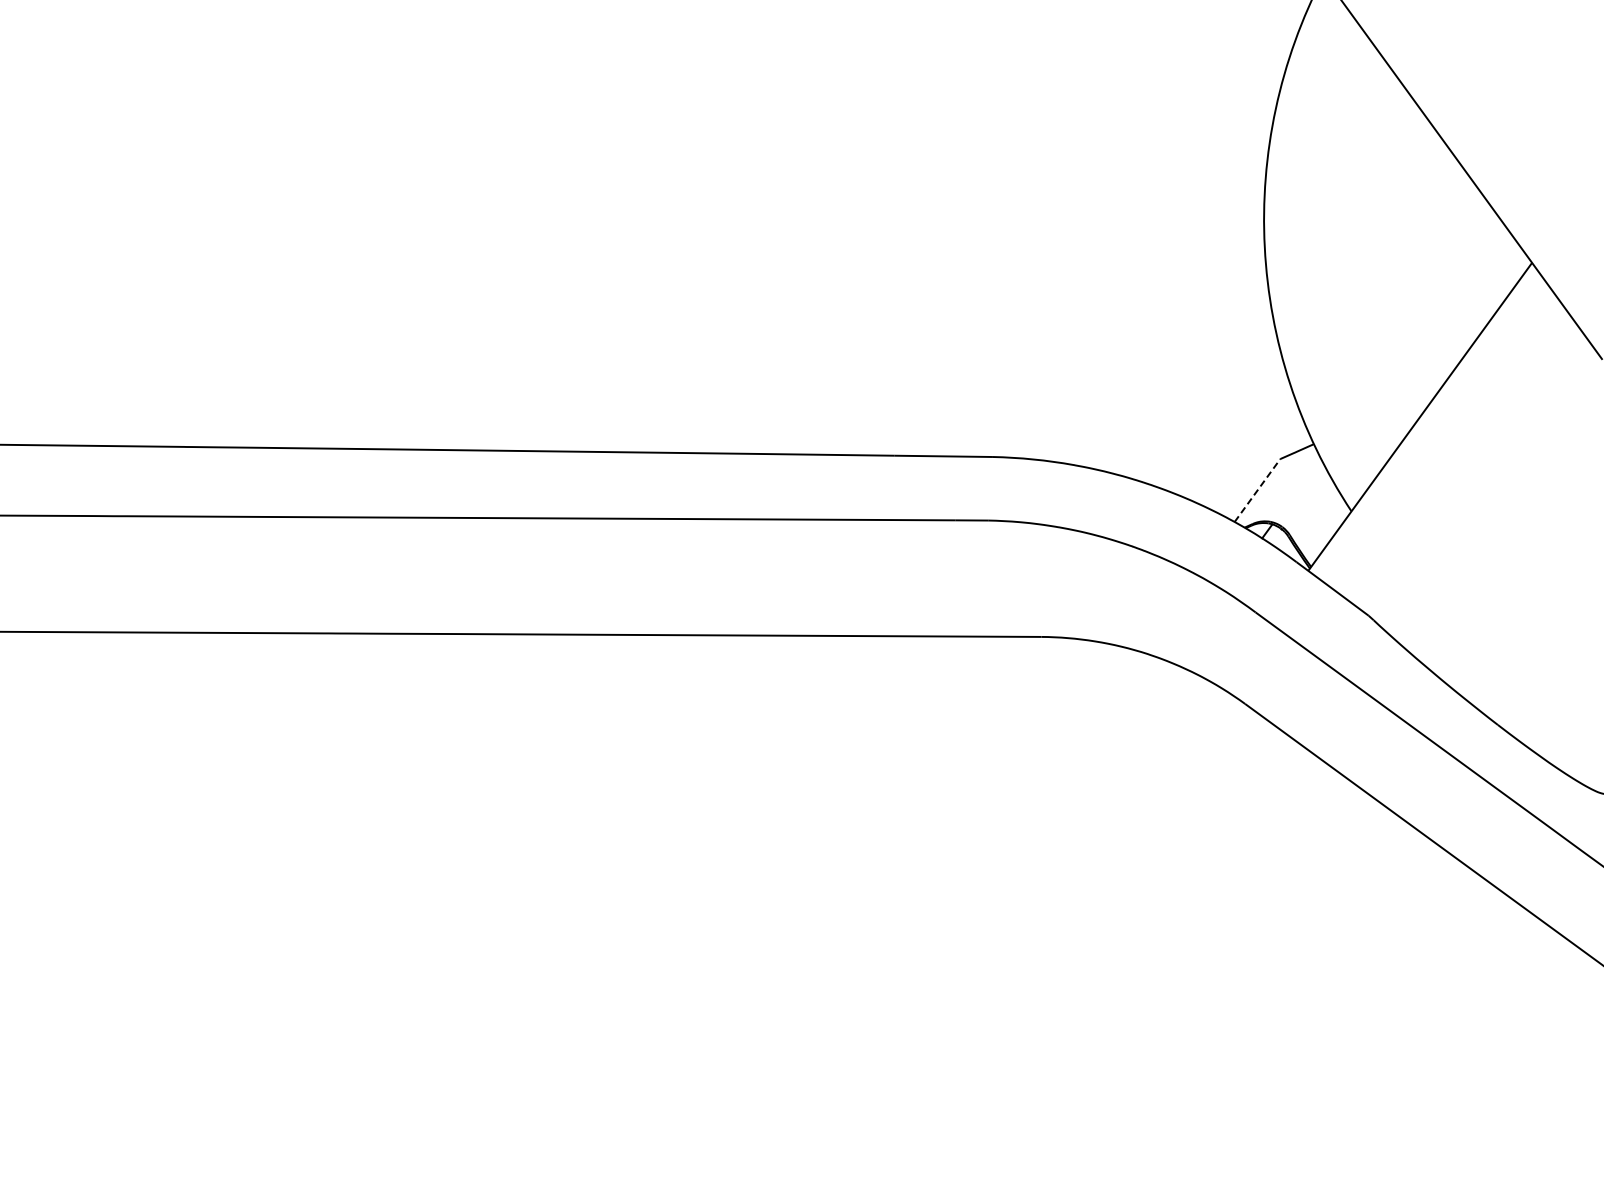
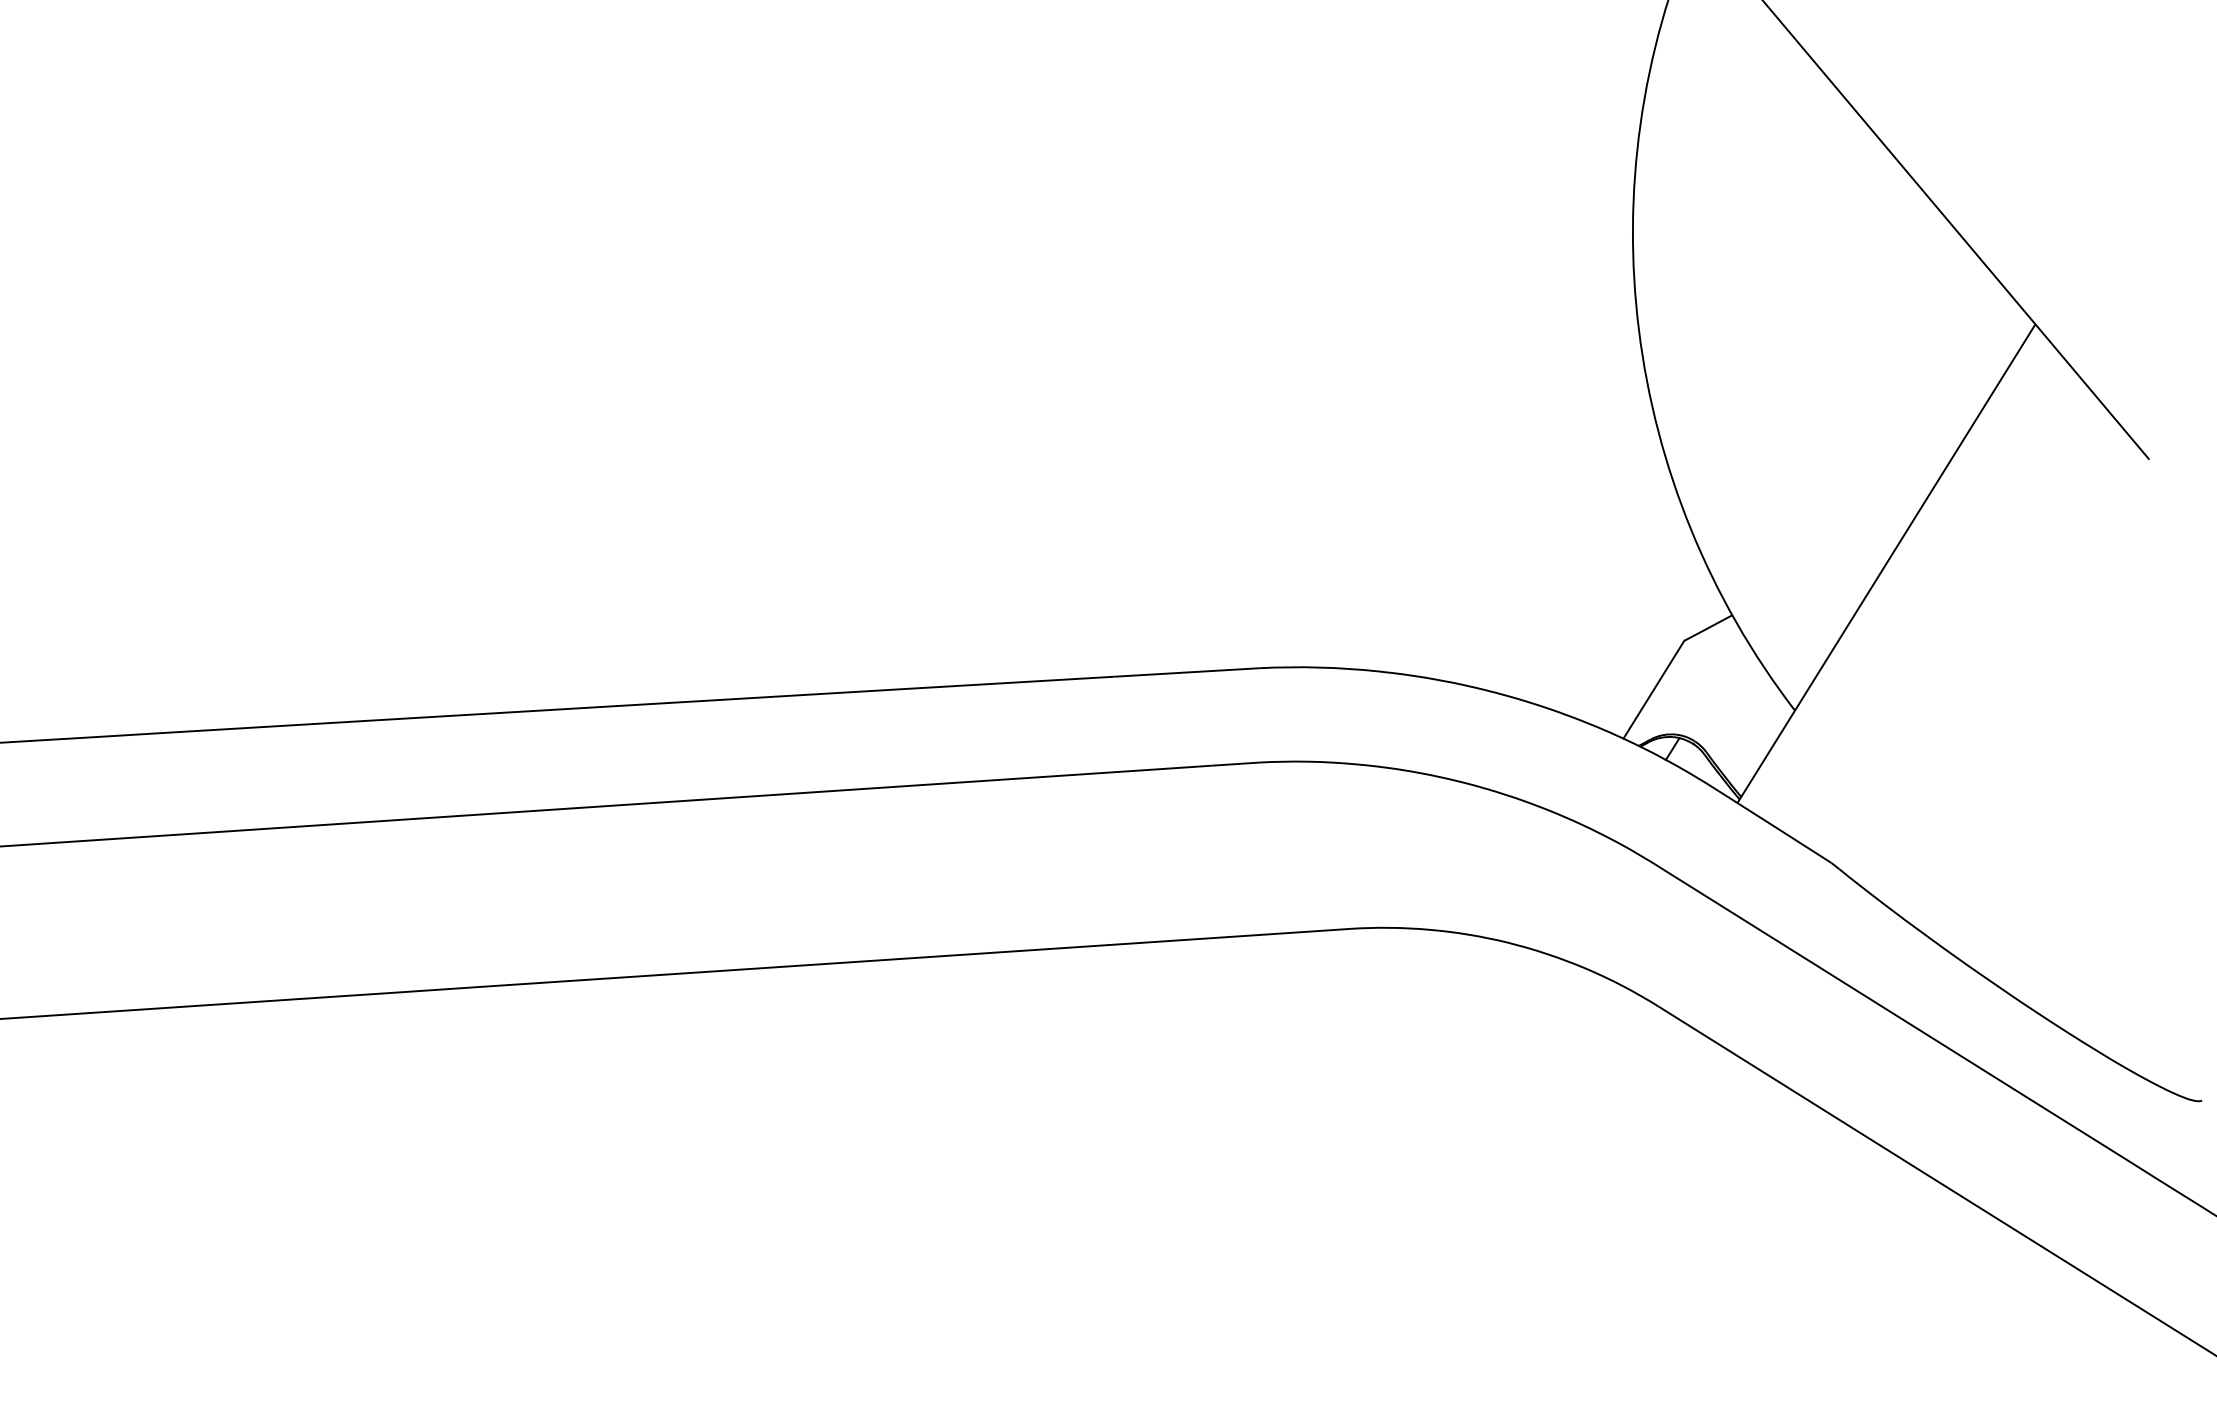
line: (1257, 490) -> (1653, 689), dashed -> solid

